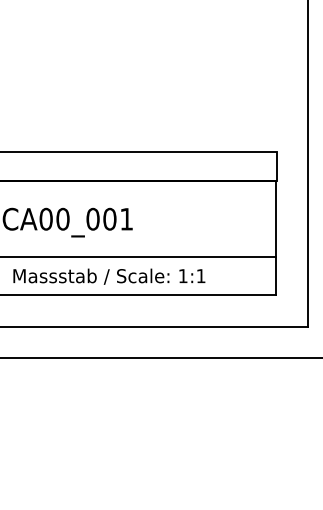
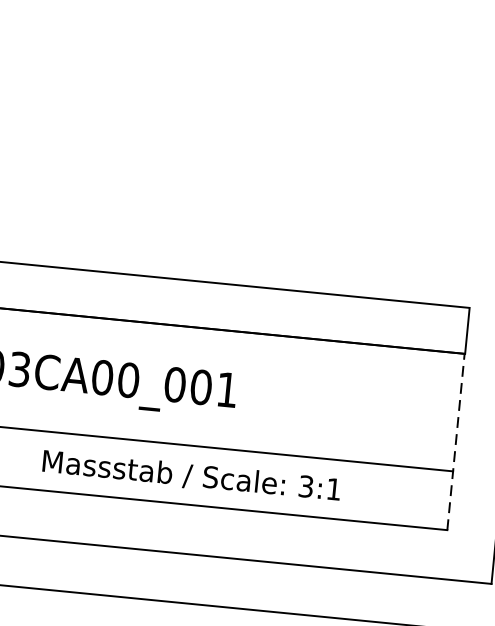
line: (276, 238) -> (456, 442), solid -> dashed
text: (182, 276) -> (305, 487), 1:1 -> 3:1

